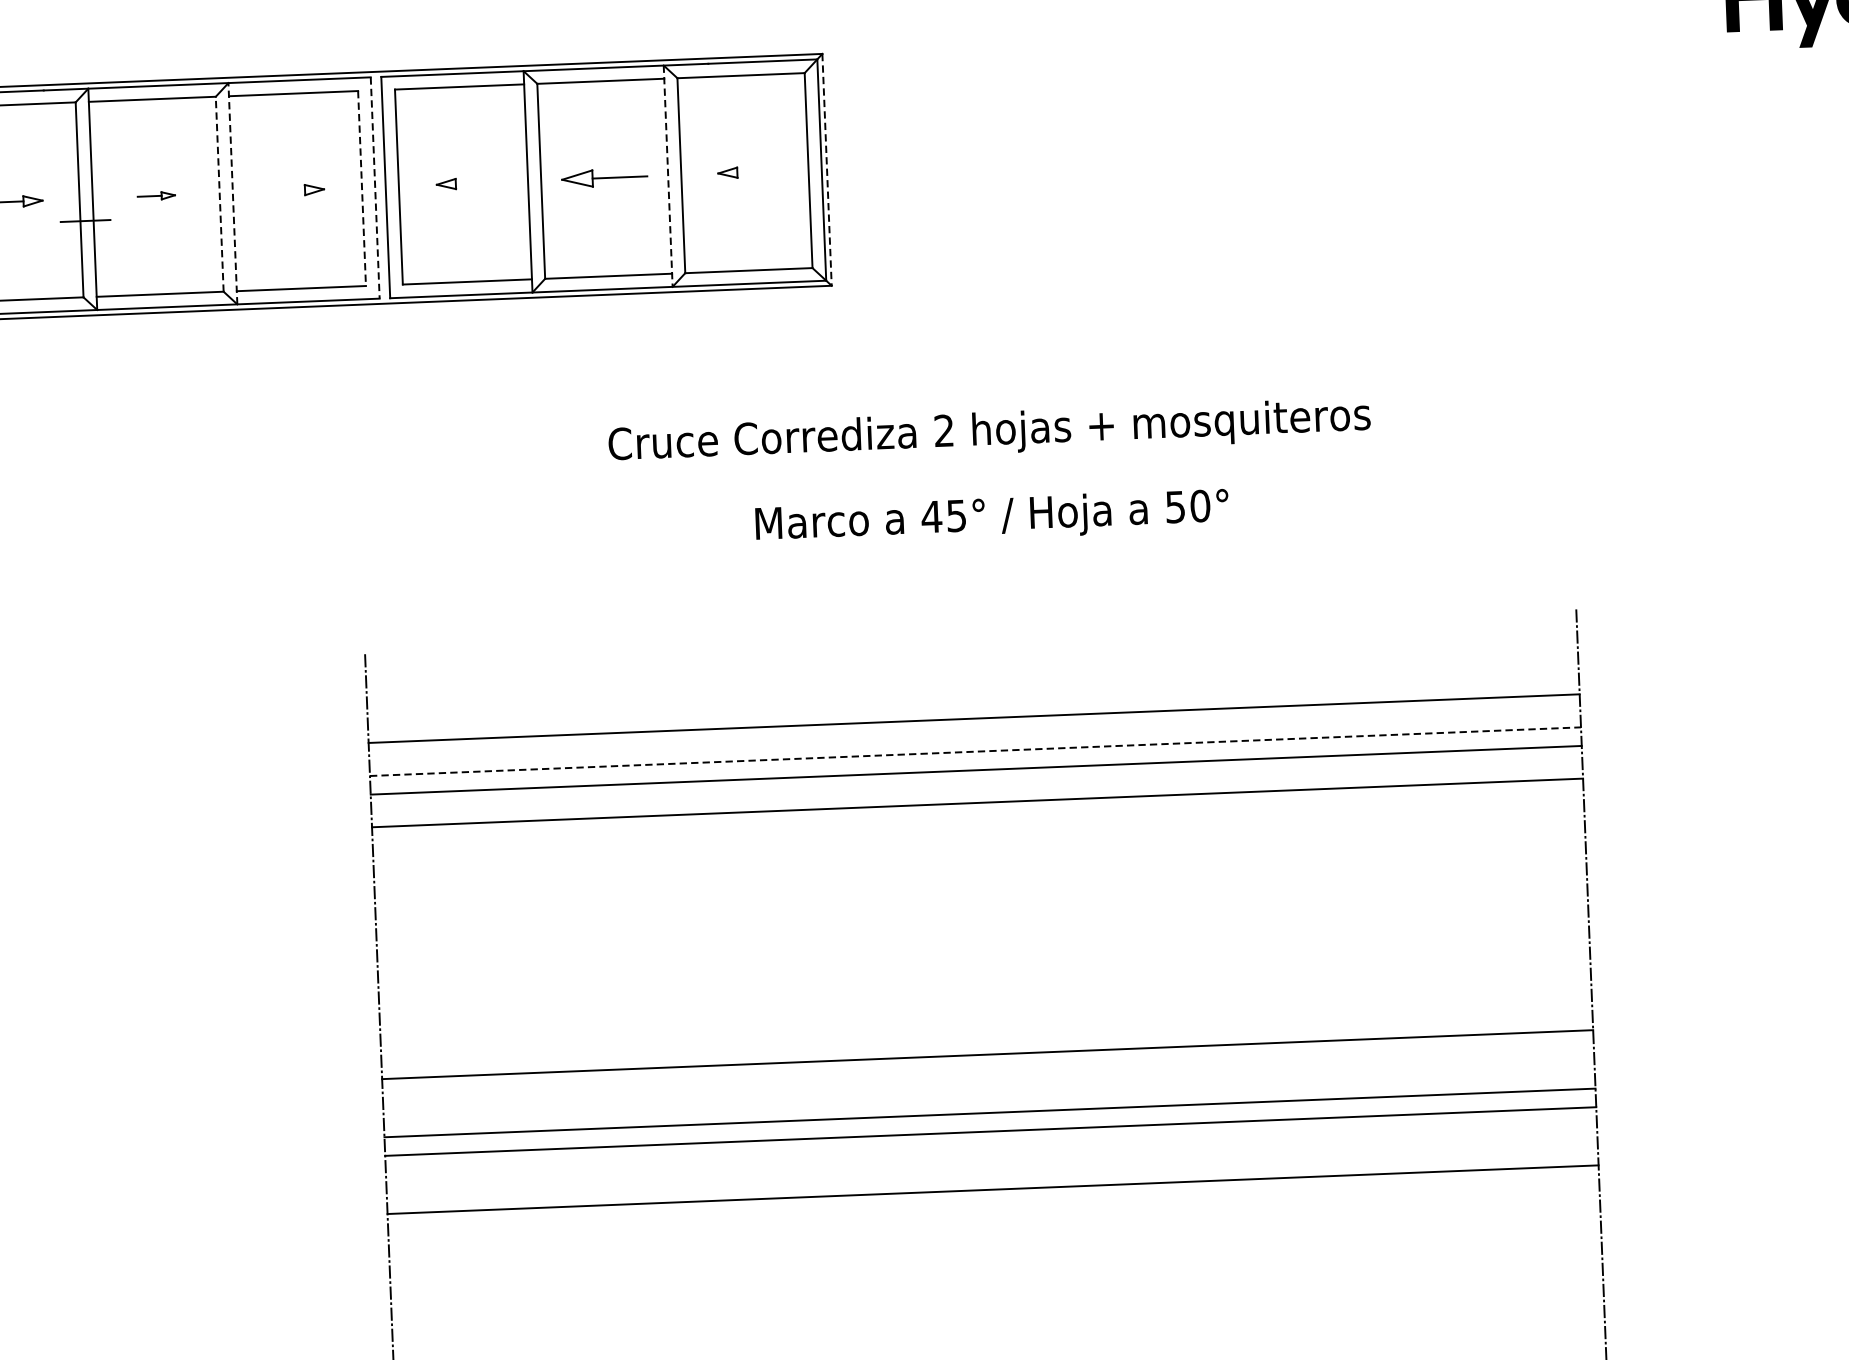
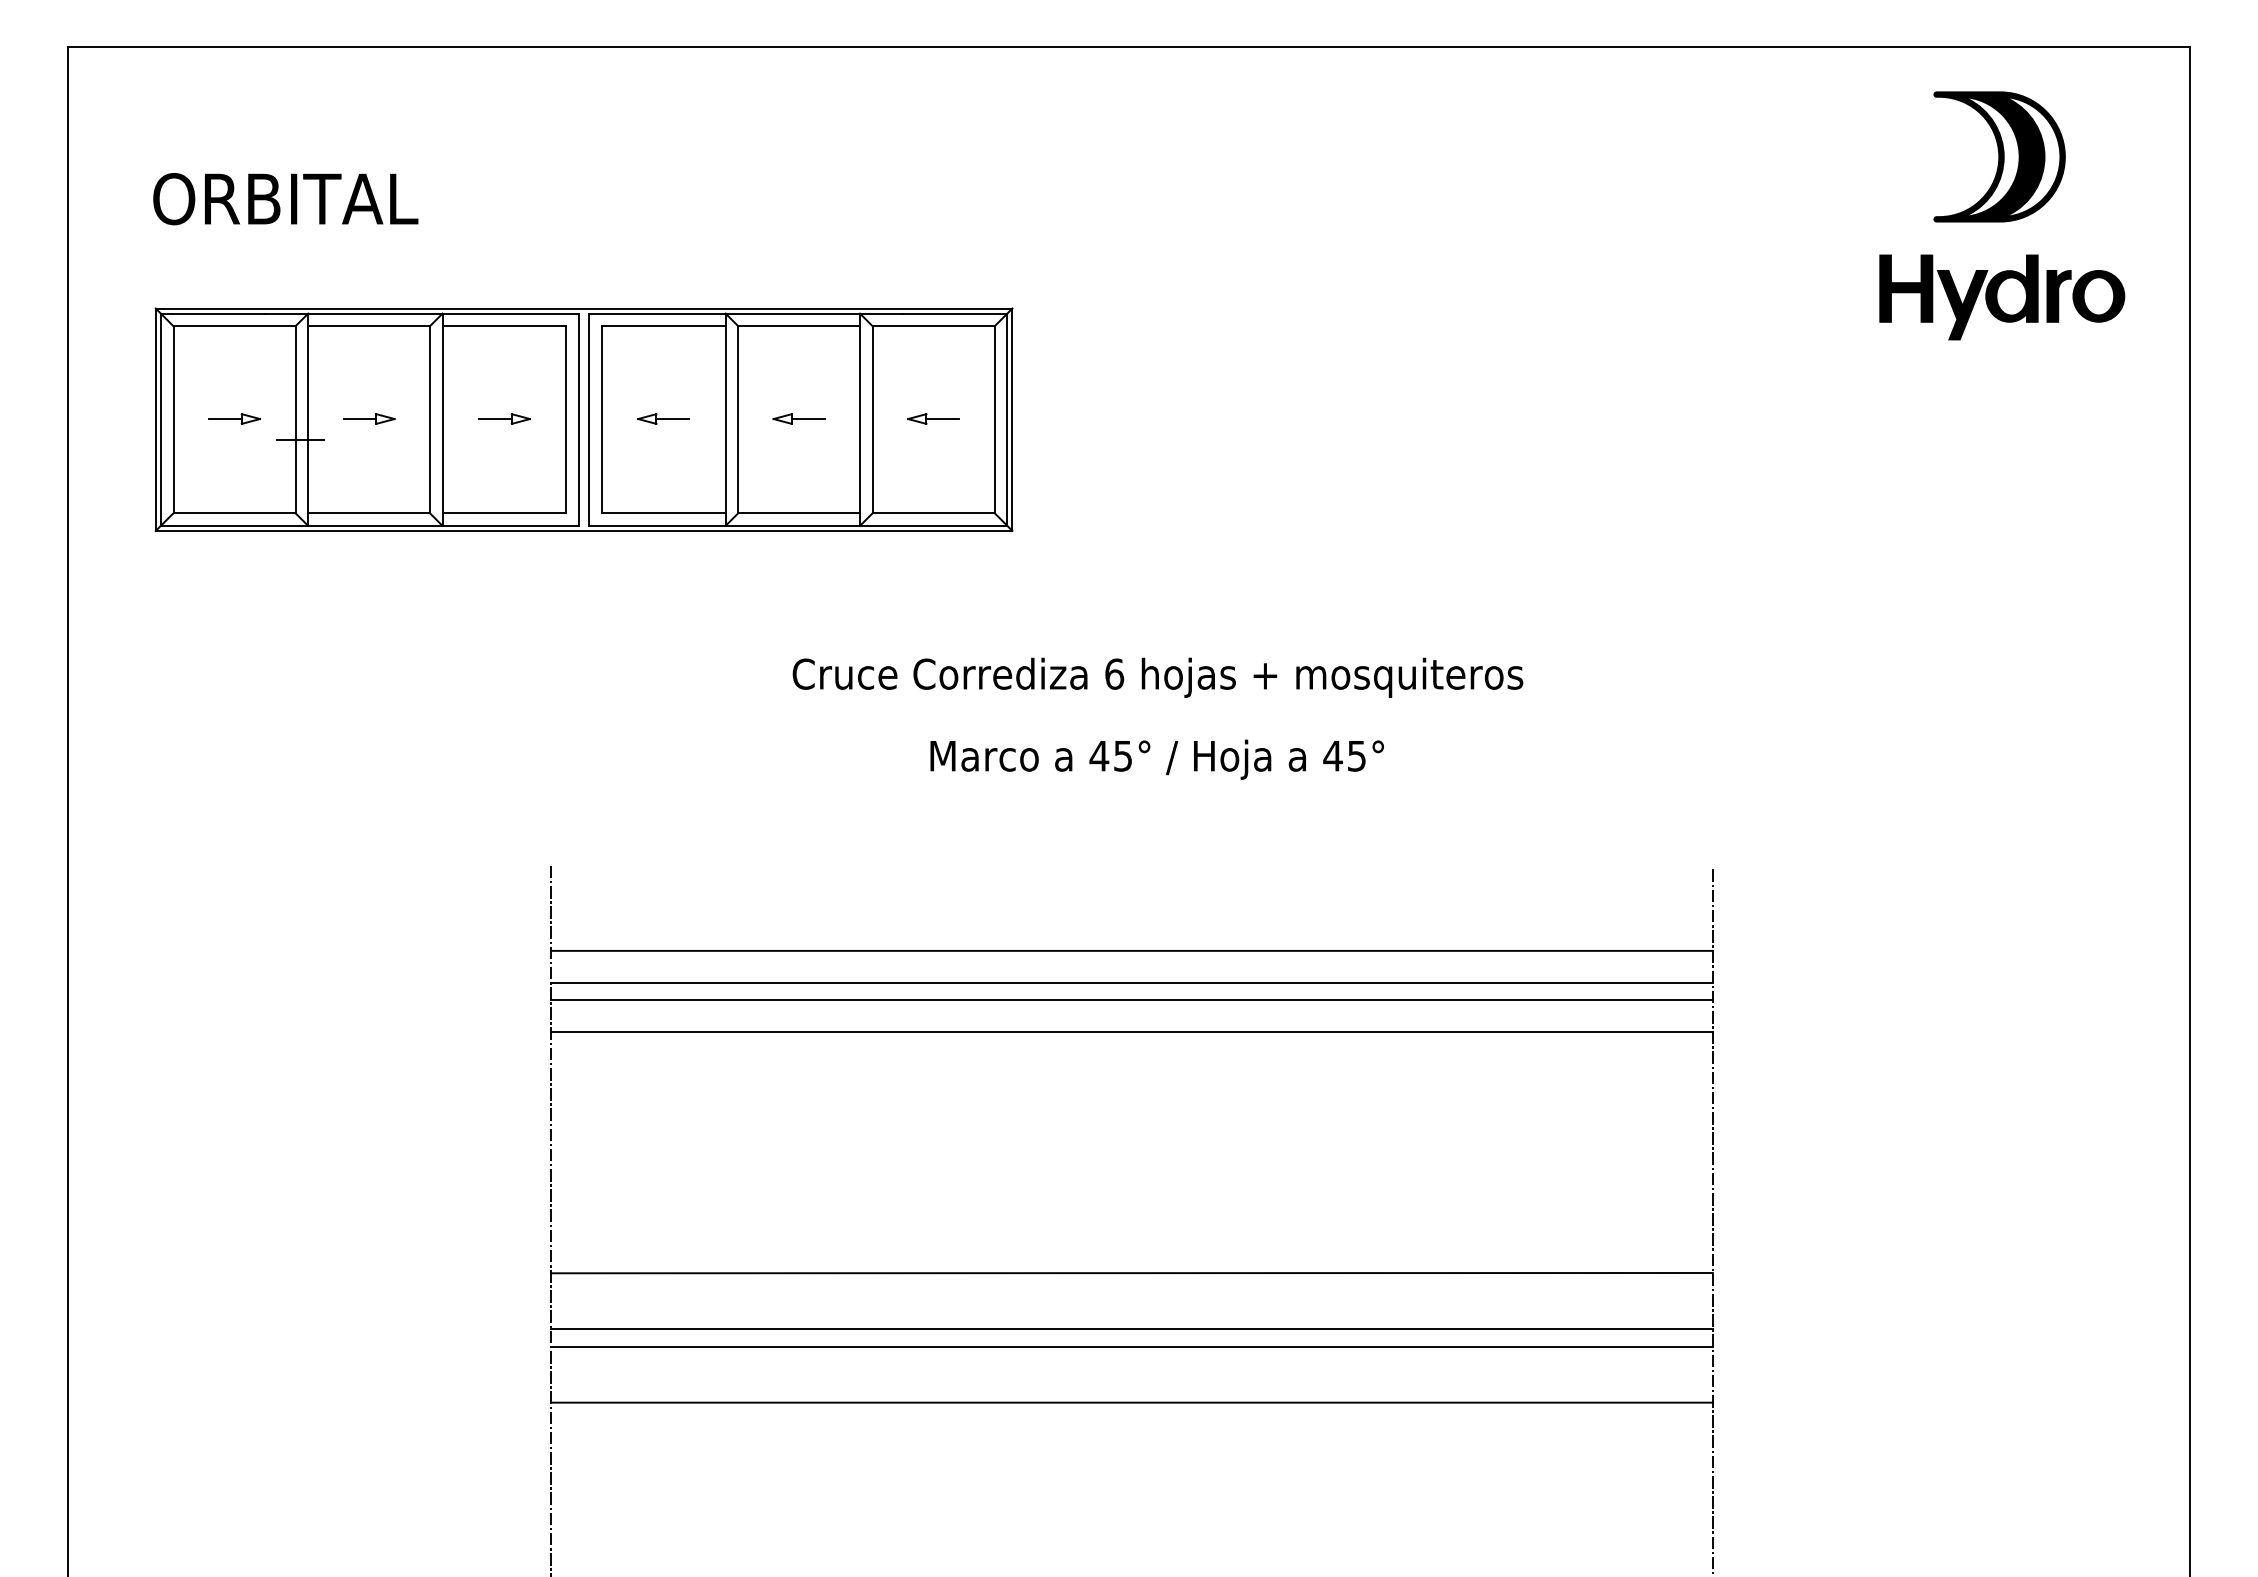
line: (827, 170) -> (1012, 420), dashed -> solid
line: (754, 172) -> (942, 419), added
part: (603, 177) -> (798, 418), size x0.62
line: (668, 177) -> (860, 420), dashed -> solid
line: (472, 183) -> (672, 419), added
line: (375, 188) -> (579, 420), dashed -> solid
line: (362, 189) -> (566, 420), dashed -> solid
line: (288, 191) -> (495, 419), added
line: (232, 193) -> (442, 419), dashed -> solid
line: (219, 194) -> (429, 419), dashed -> solid
part: (156, 195) -> (369, 418), size x1.43
text: (944, 430) -> (1114, 673), 2 -> 6
text: (1187, 506) -> (1344, 755), 50° -> 45°
line: (975, 751) -> (1132, 982), dashed -> solid

